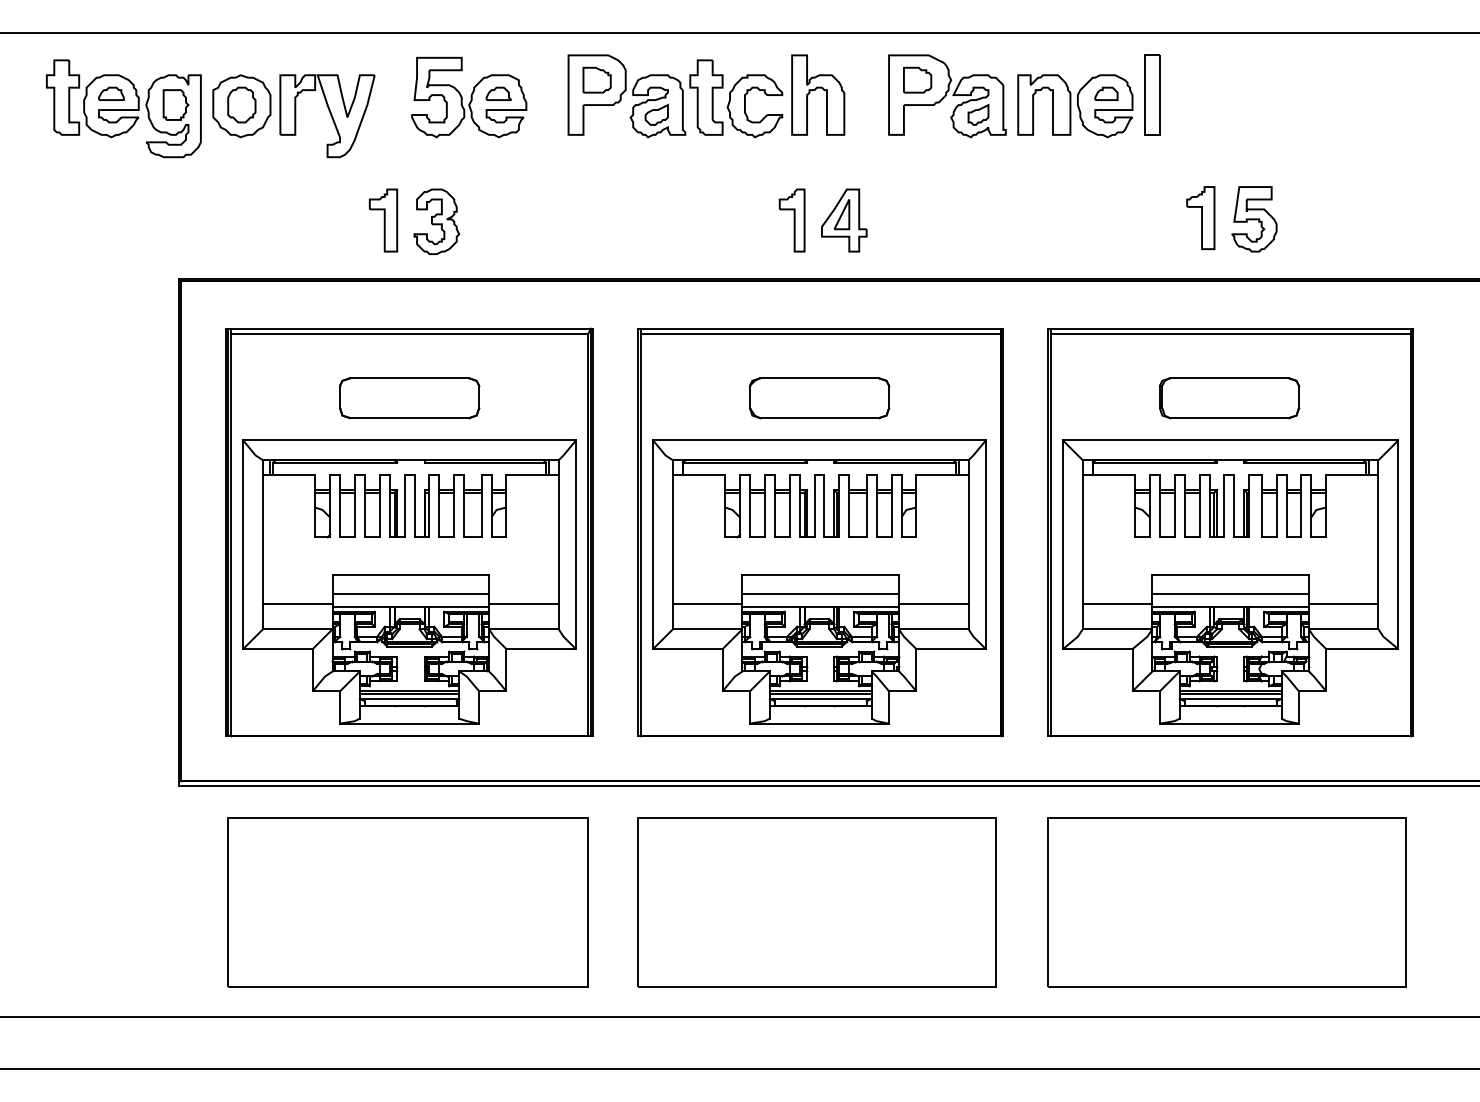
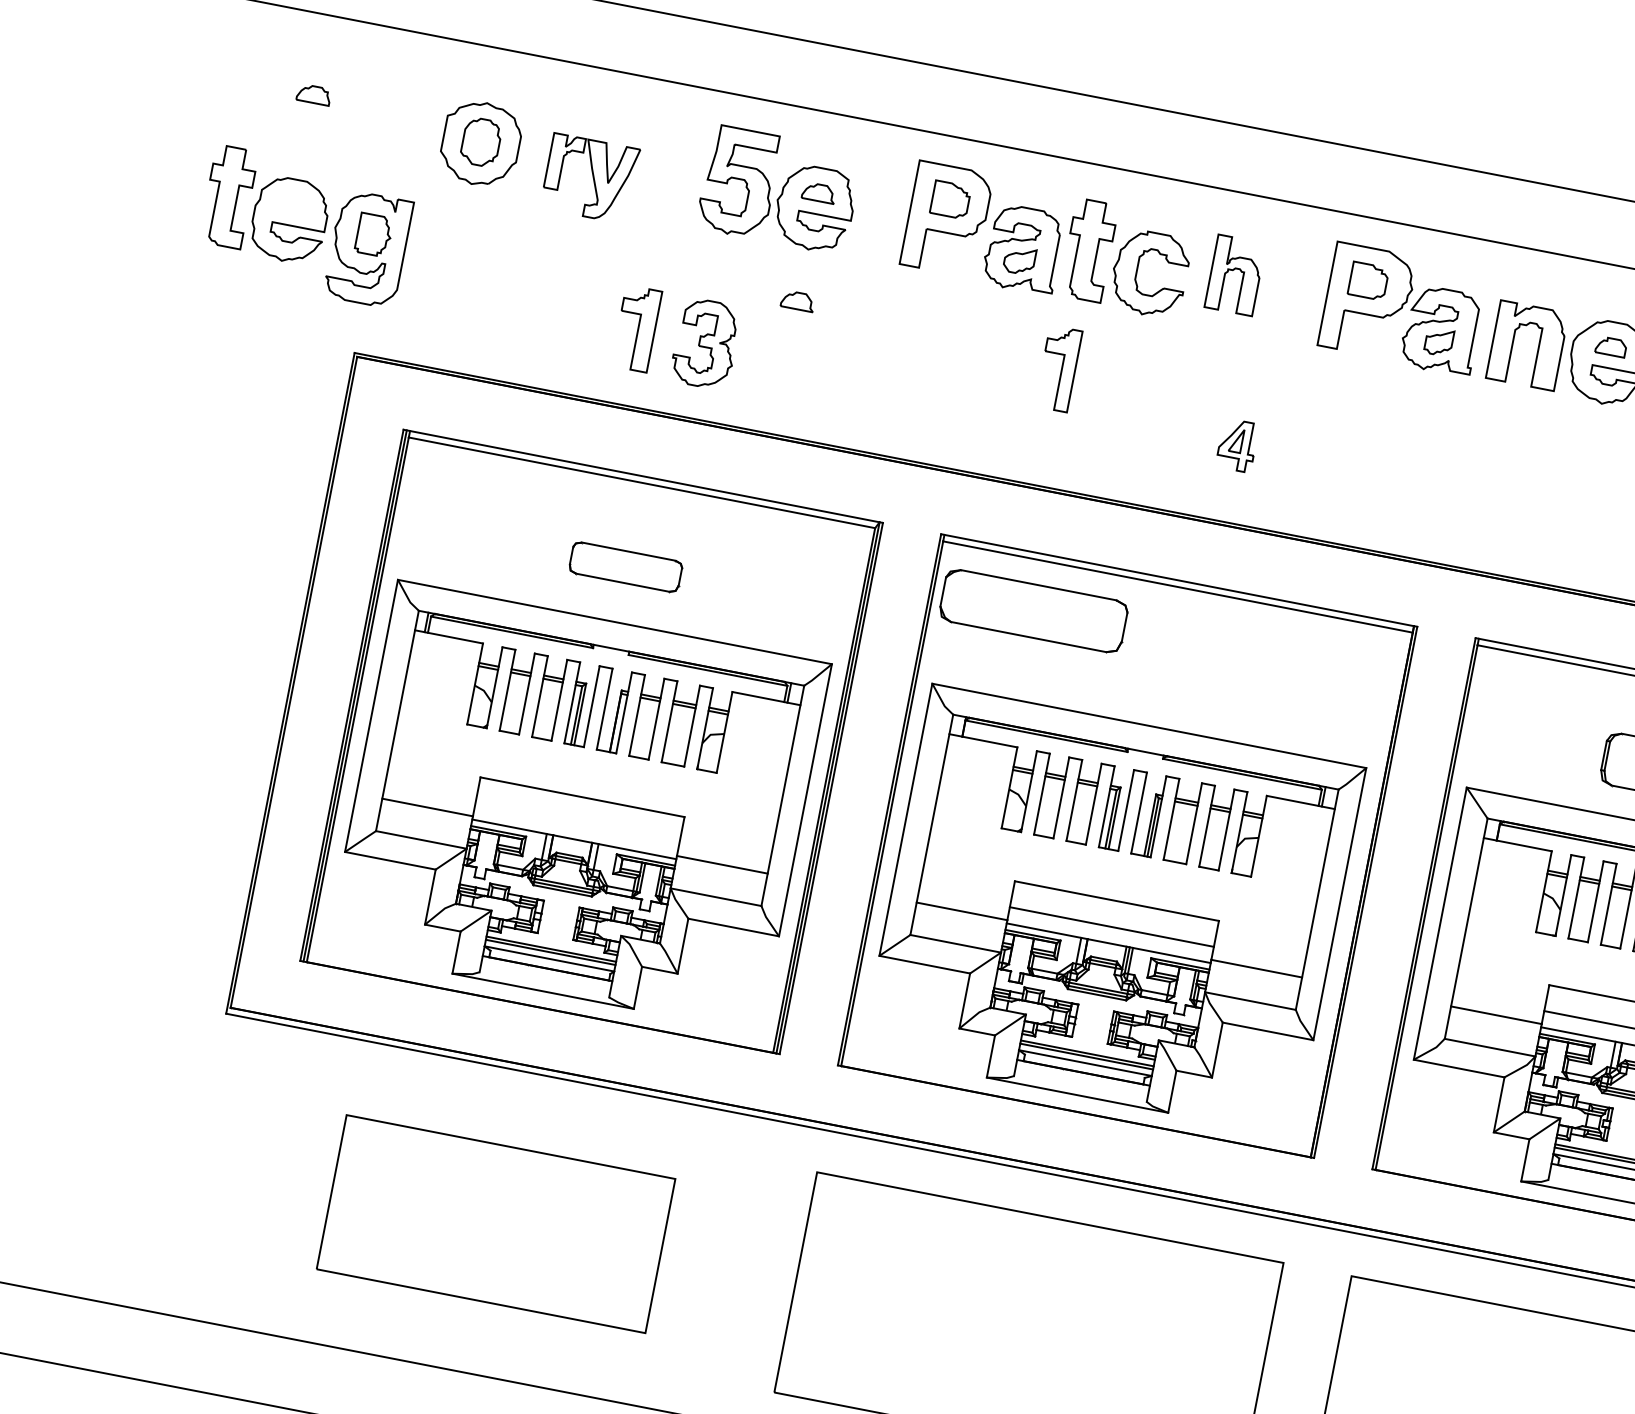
part: (818, 94) -> (1235, 274), size x0.7
part: (123, 108) -> (304, 226), moved
part: (327, 116) -> (589, 178), size x0.7
part: (498, 176) -> (797, 300), added
part: (791, 220) -> (1057, 368), moved
part: (844, 220) -> (1237, 445), size x0.6
part: (409, 398) -> (625, 567), size x0.6
part: (819, 398) -> (1033, 611), moved
line: (410, 594) -> (577, 823), removed
part: (407, 902) -> (495, 1223), size x0.7

